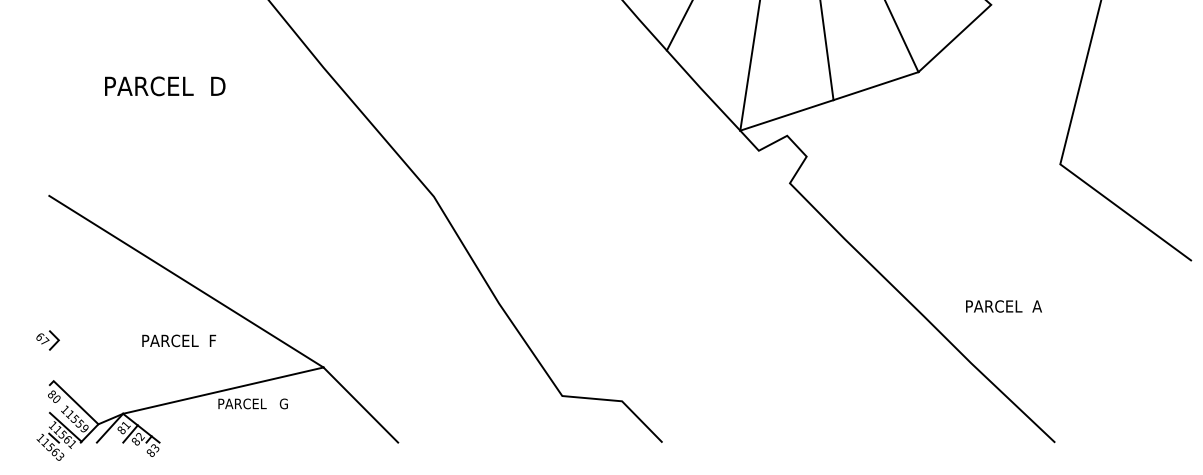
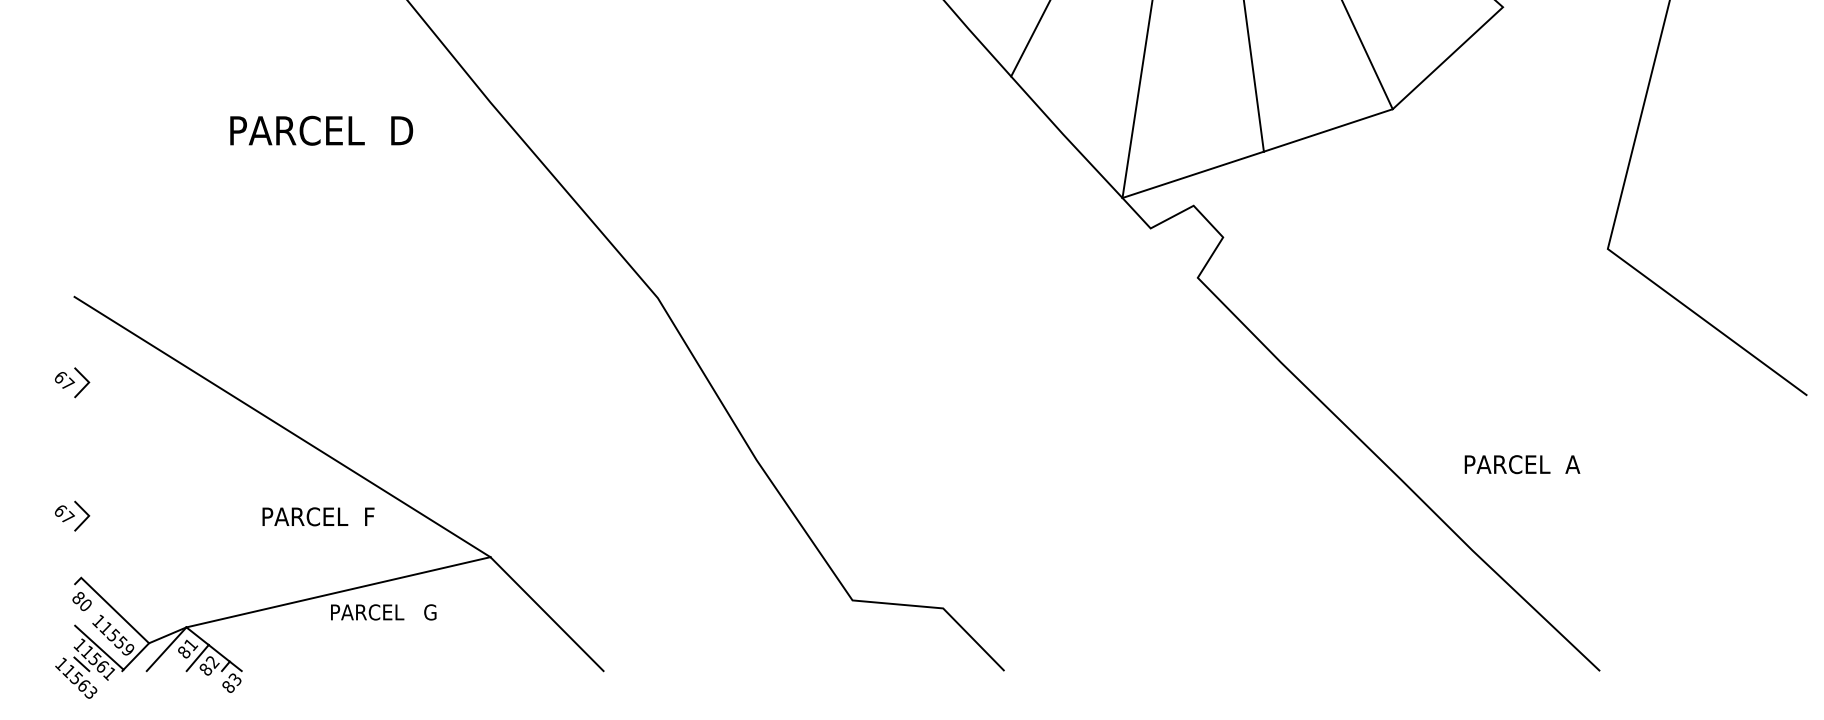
text: (165, 86) -> (322, 130), moved
part: (47, 252) -> (71, 382), added
text: (179, 340) -> (319, 516), moved

